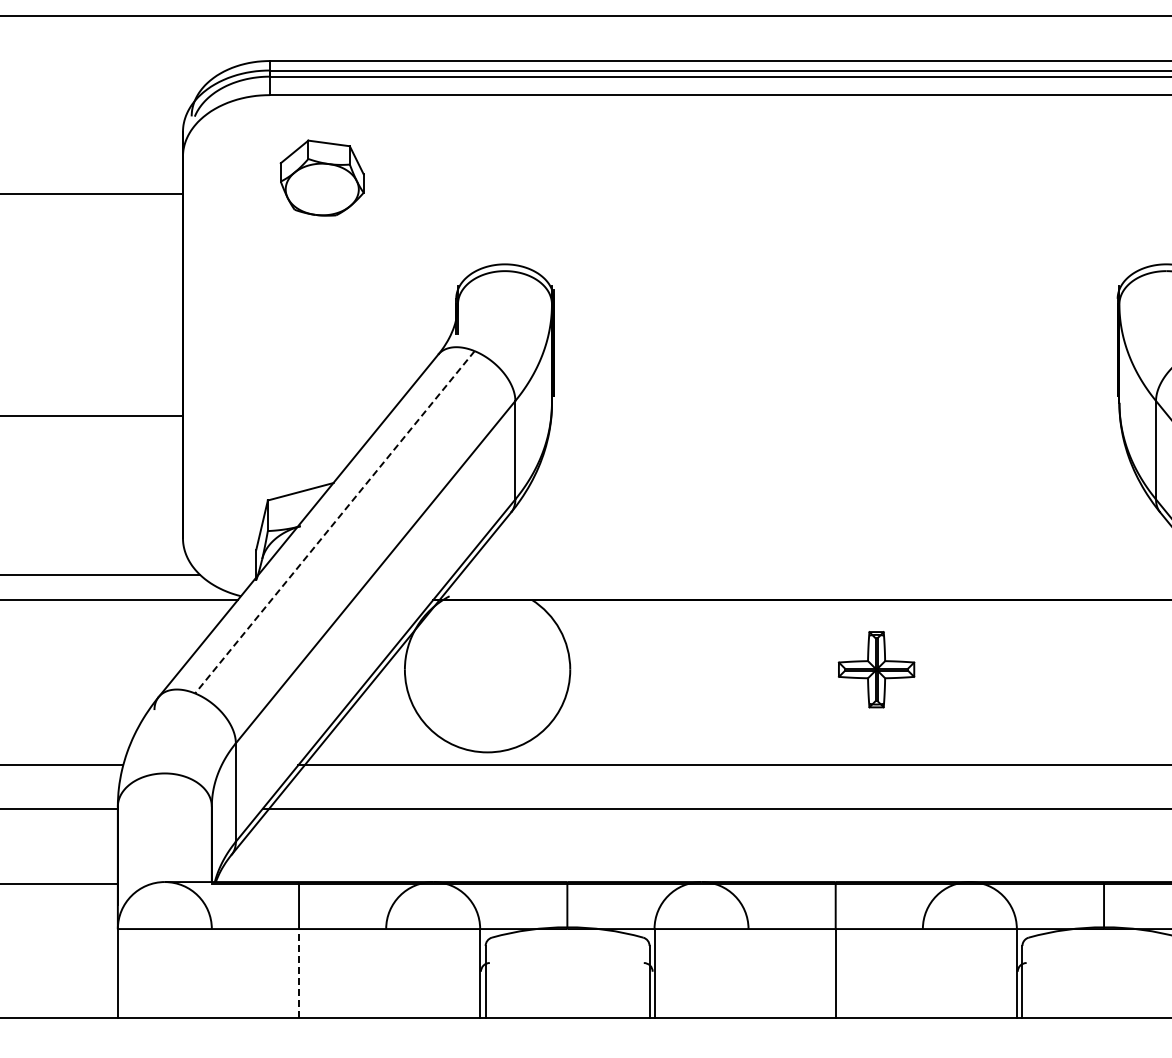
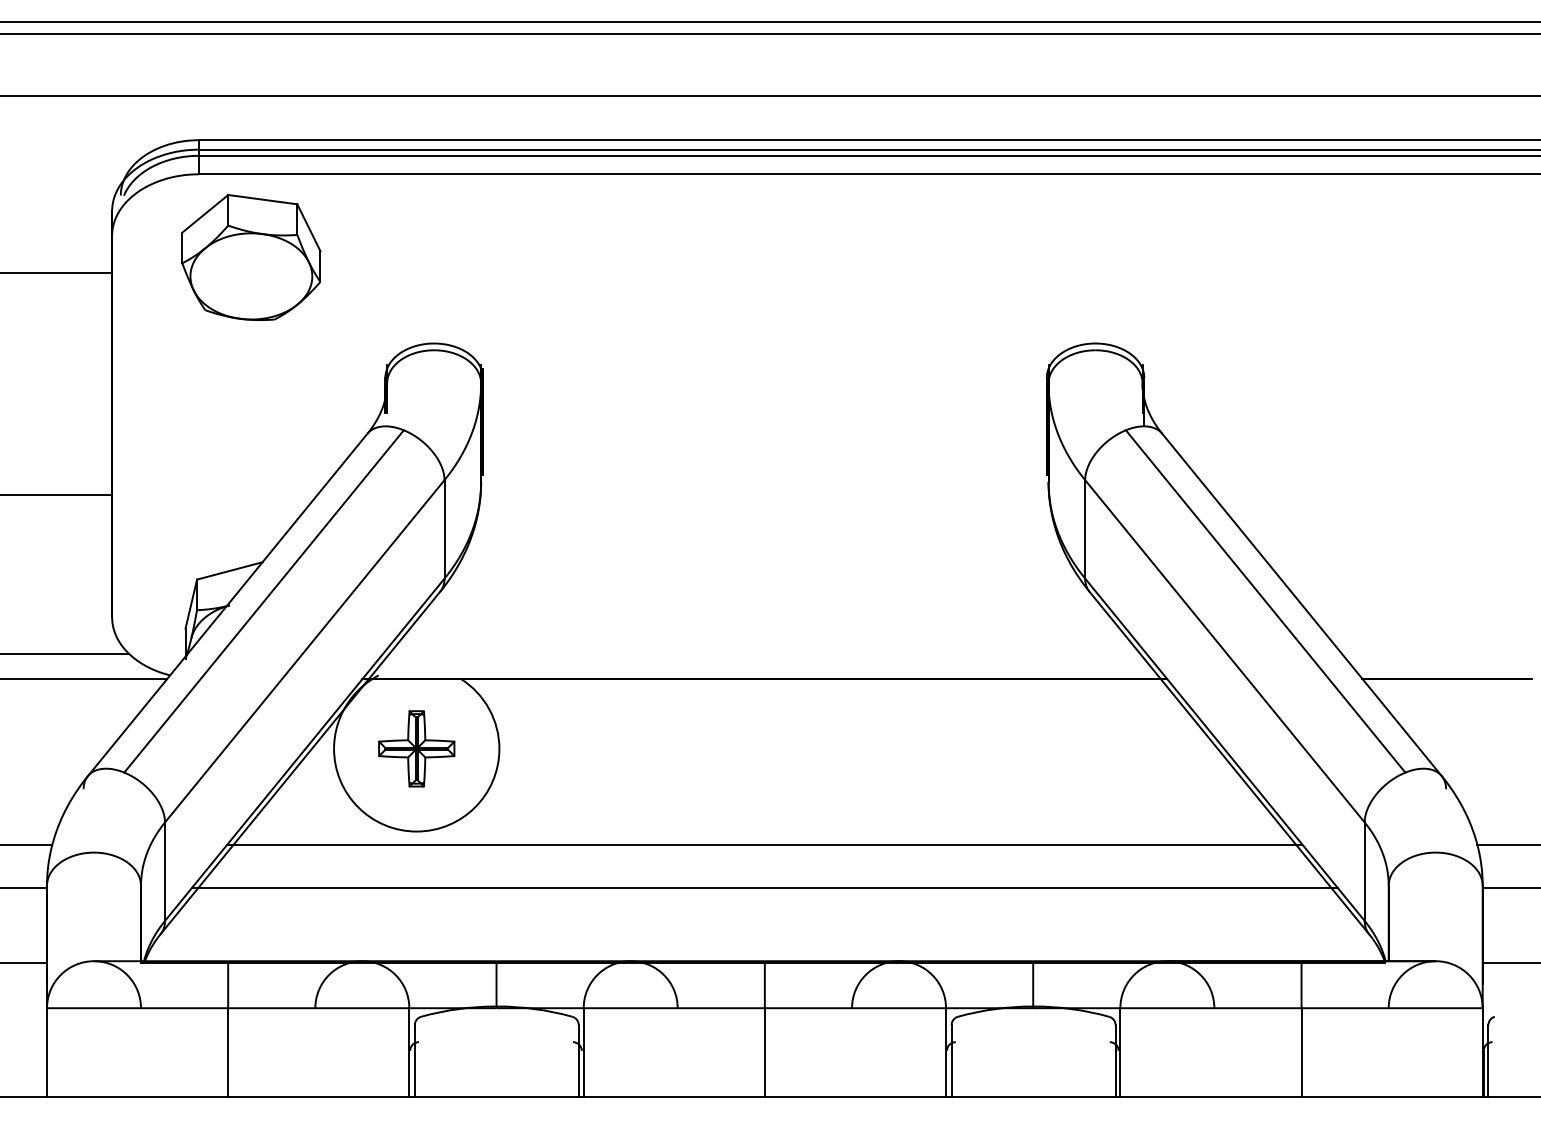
part: (322, 177) -> (251, 256), size x1.67
line: (335, 522) -> (264, 601), dashed -> solid
part: (876, 669) -> (416, 748), moved
line: (299, 973) -> (228, 1052), dashed -> solid

